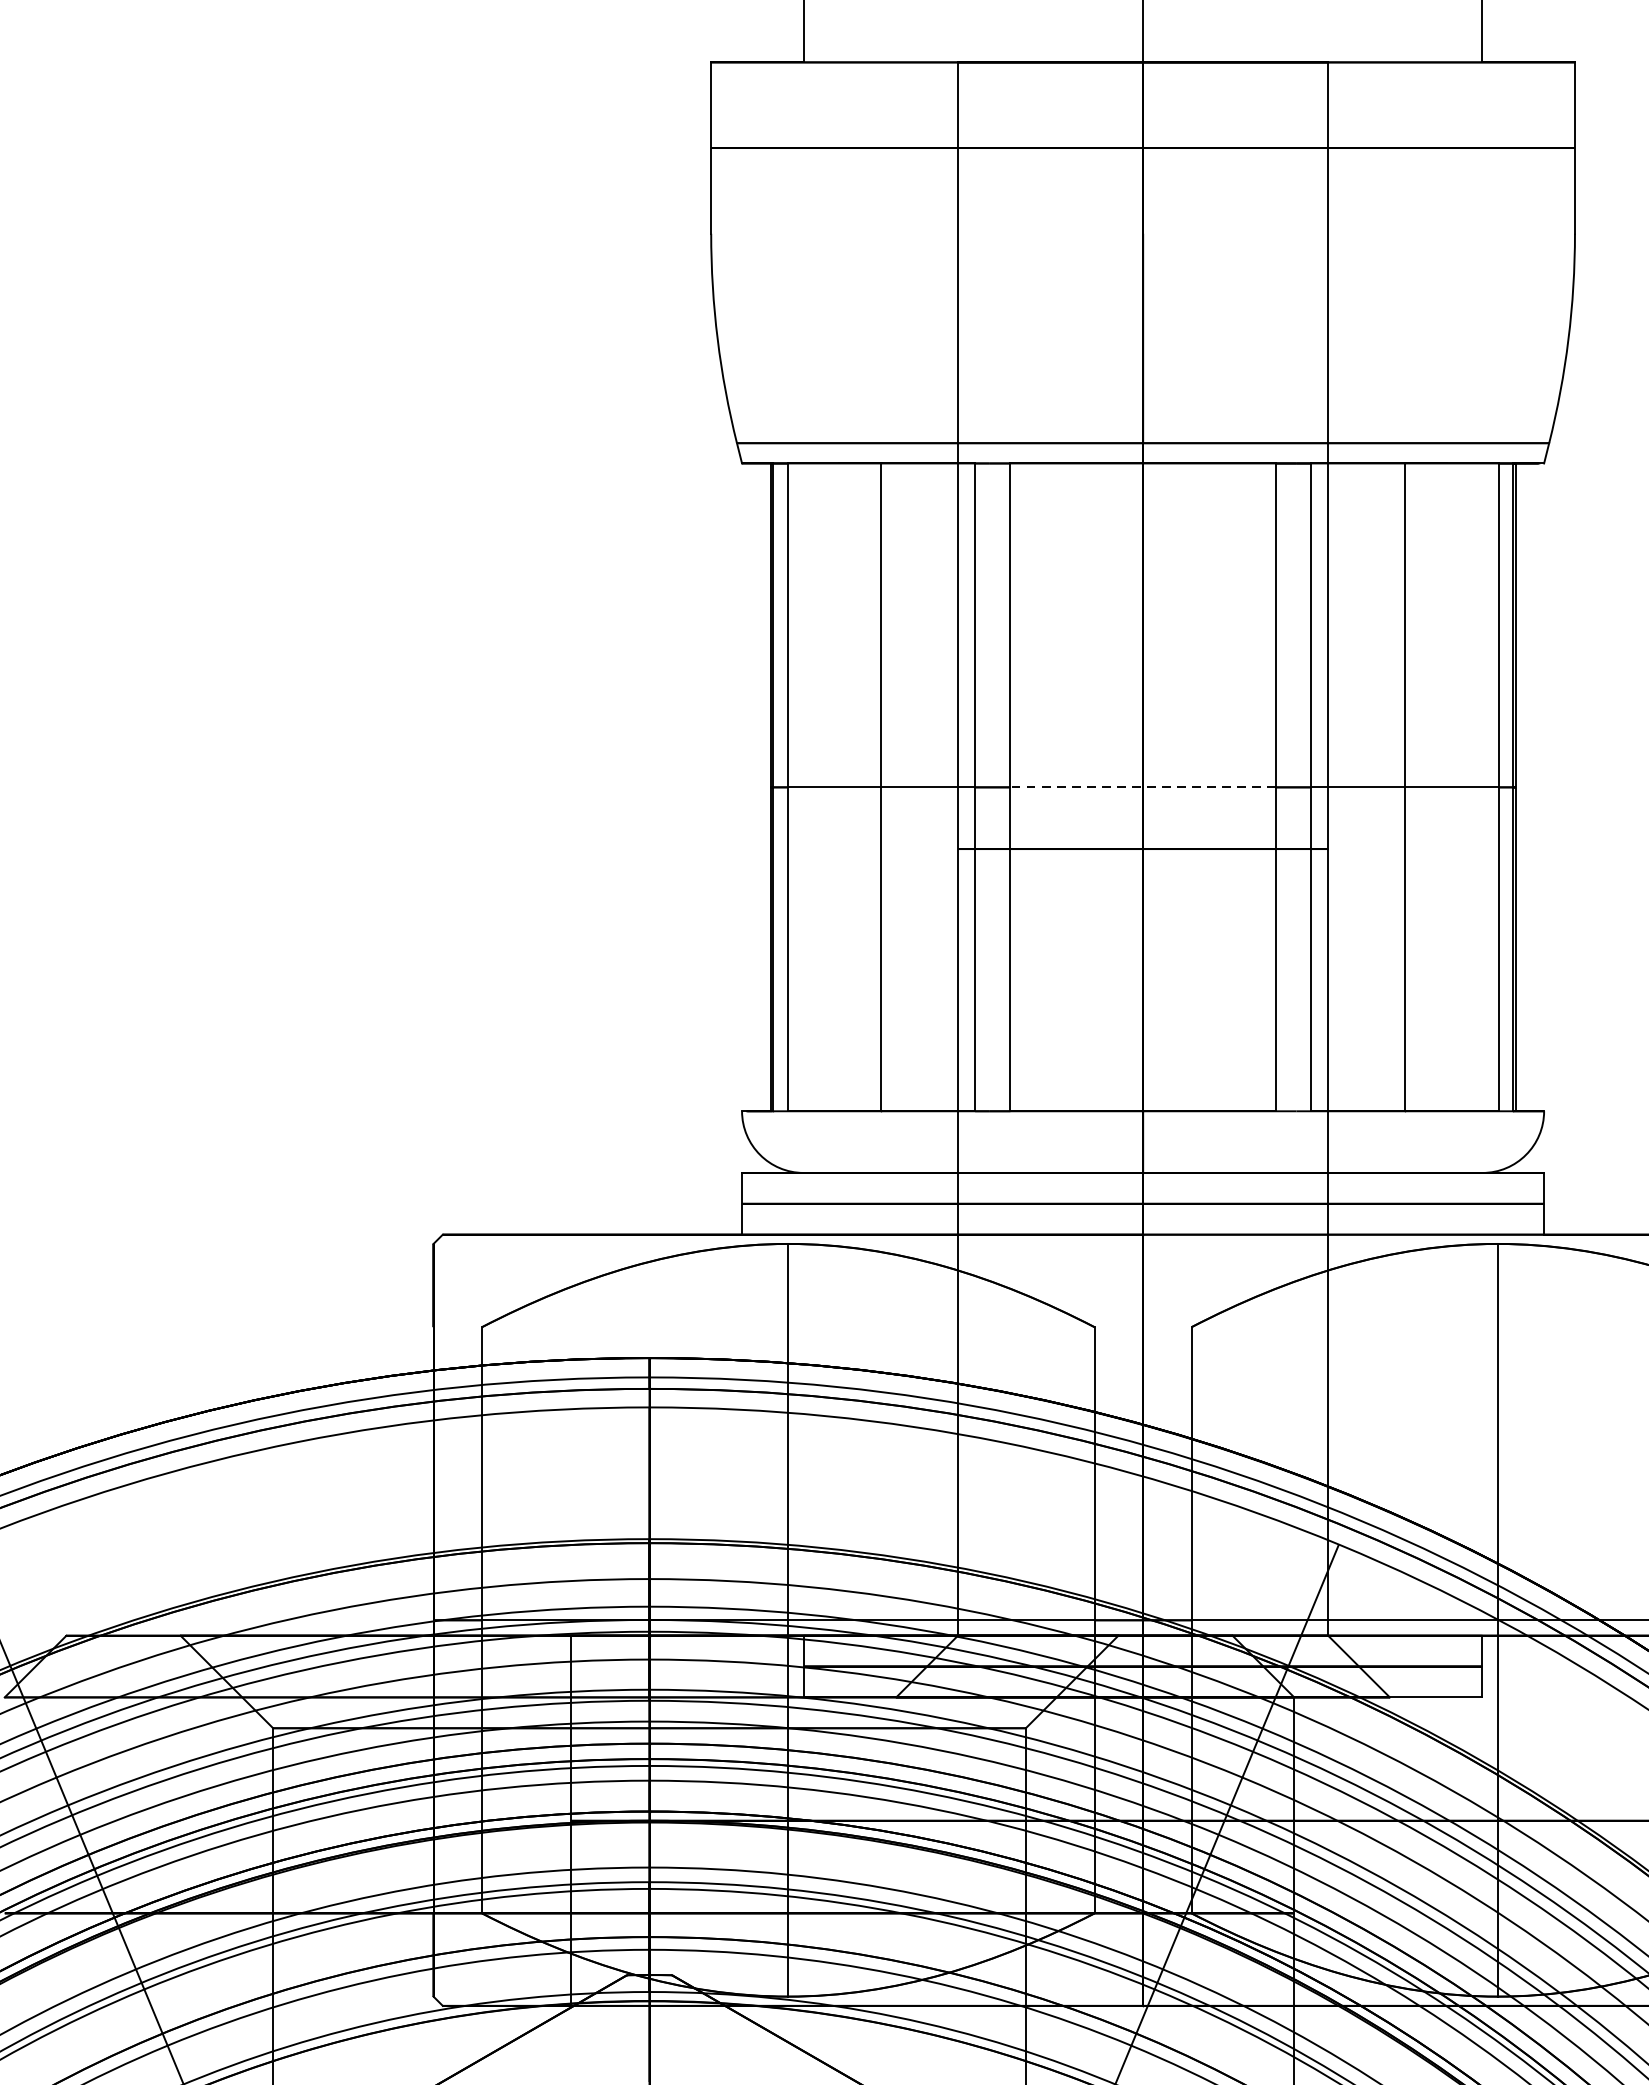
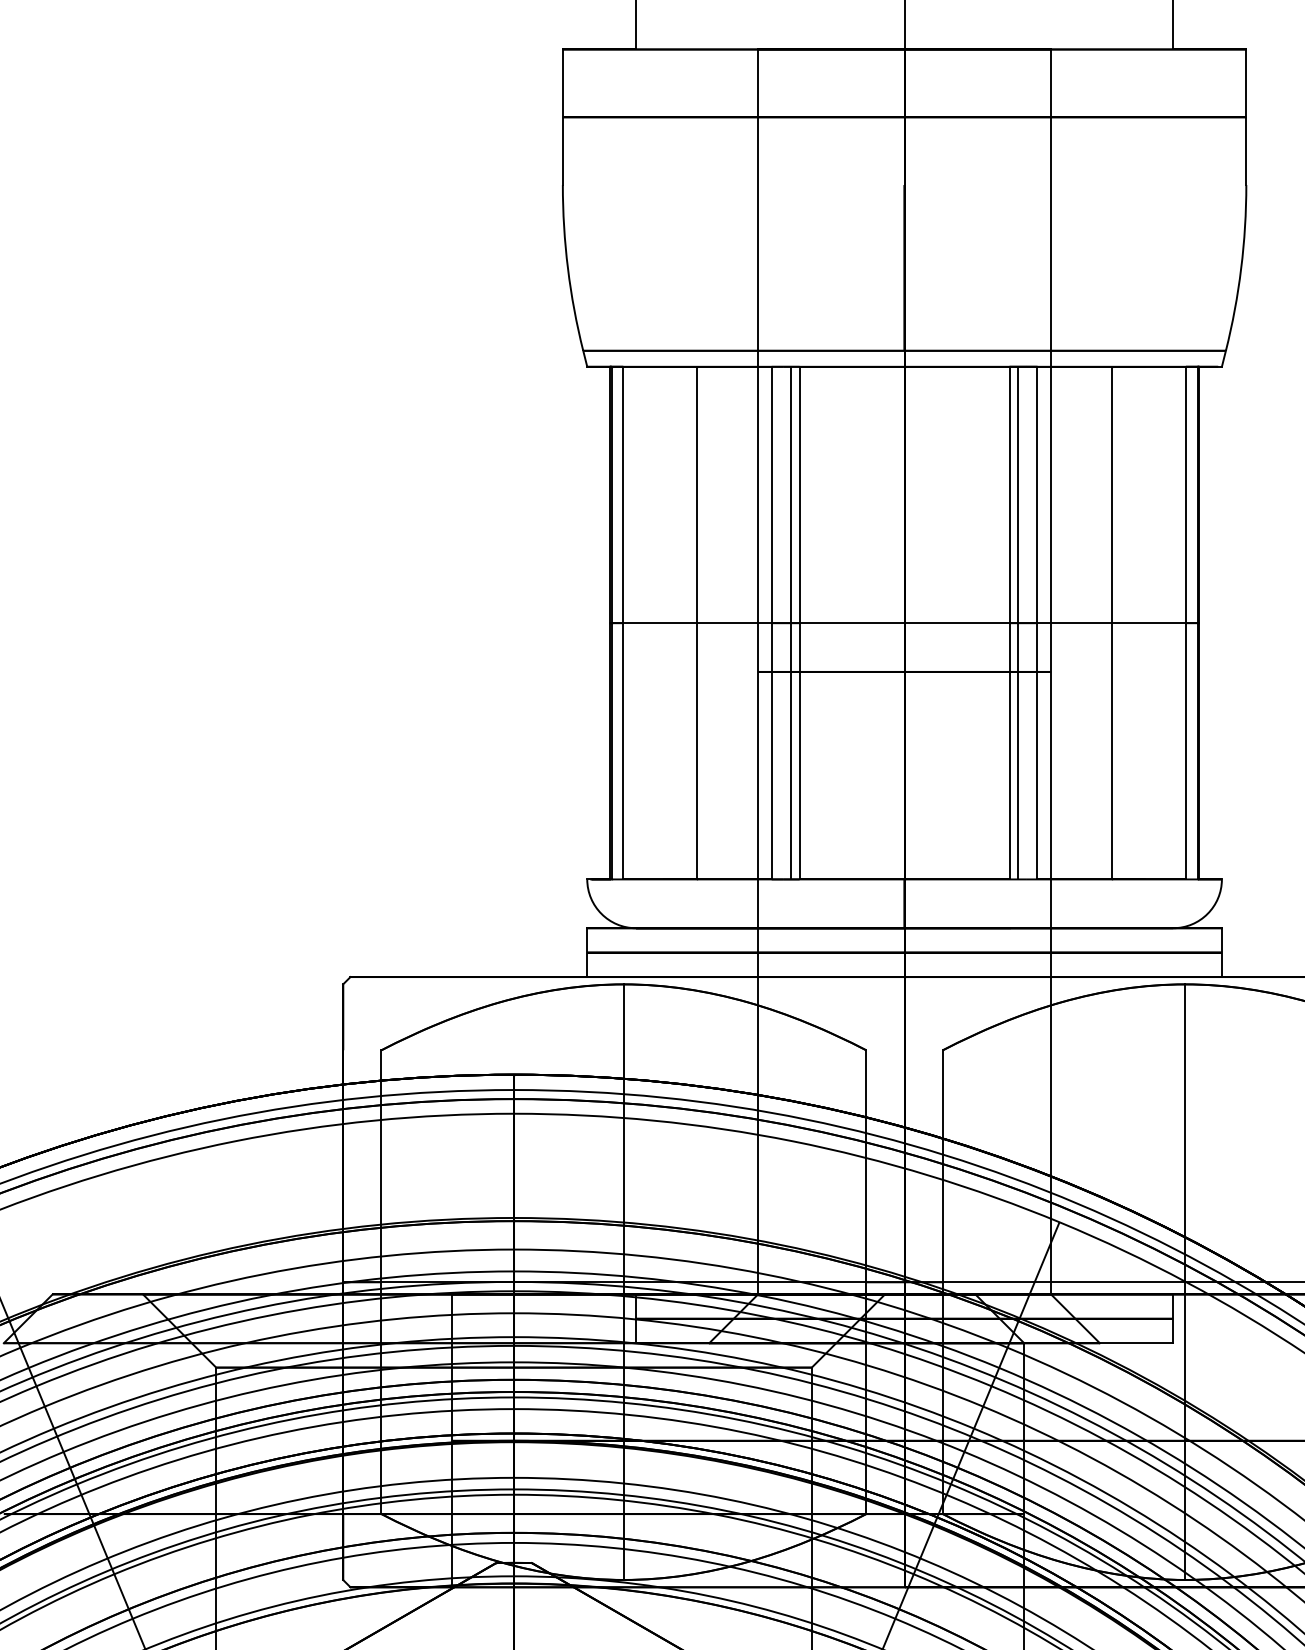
line: (1000, 786) -> (791, 622), added
line: (1287, 786) -> (1018, 622), added
line: (1142, 787) -> (904, 623), dashed -> solid

